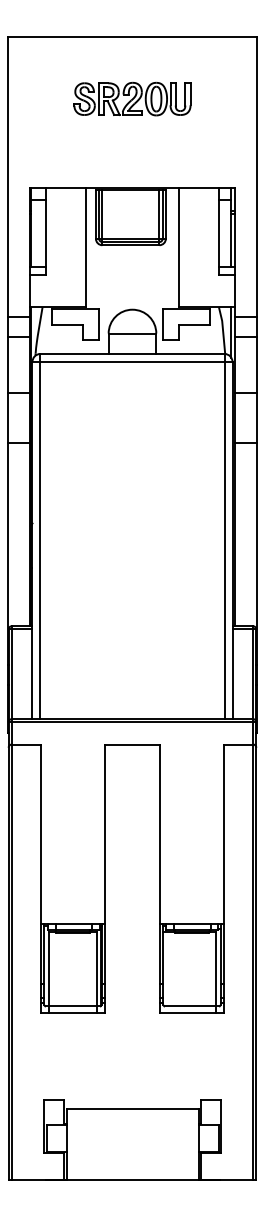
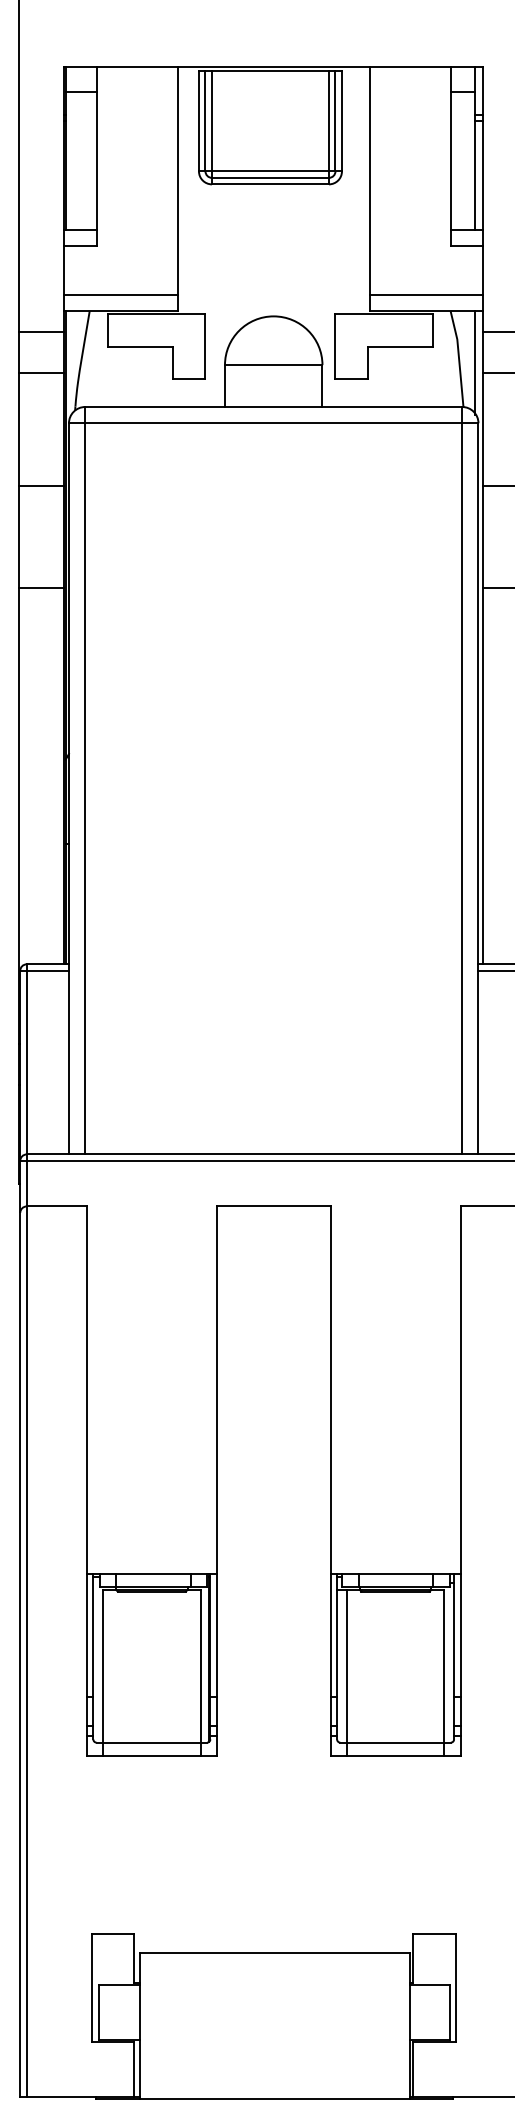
line: (57, 299) -> (120, 295), added
line: (206, 299) -> (425, 295), added
line: (168, 971) -> (347, 1671), added

